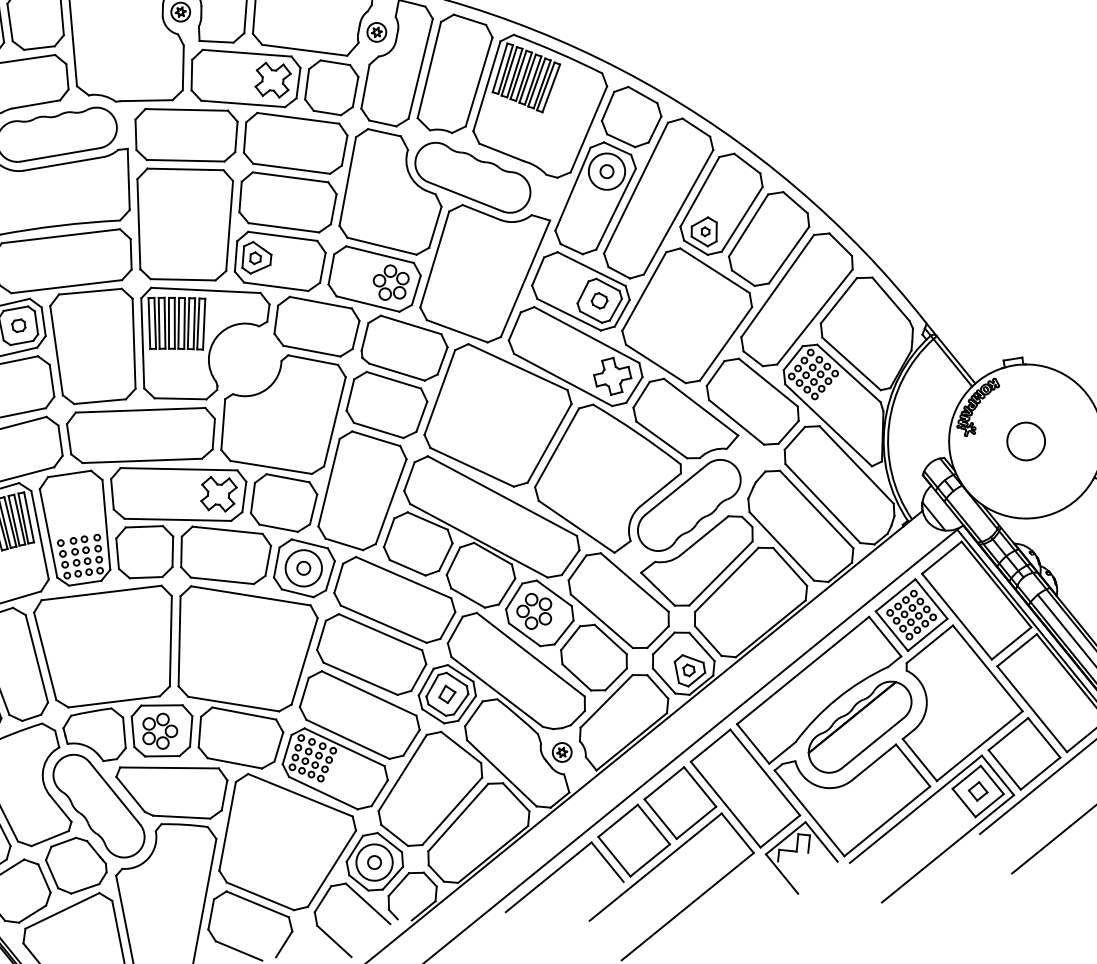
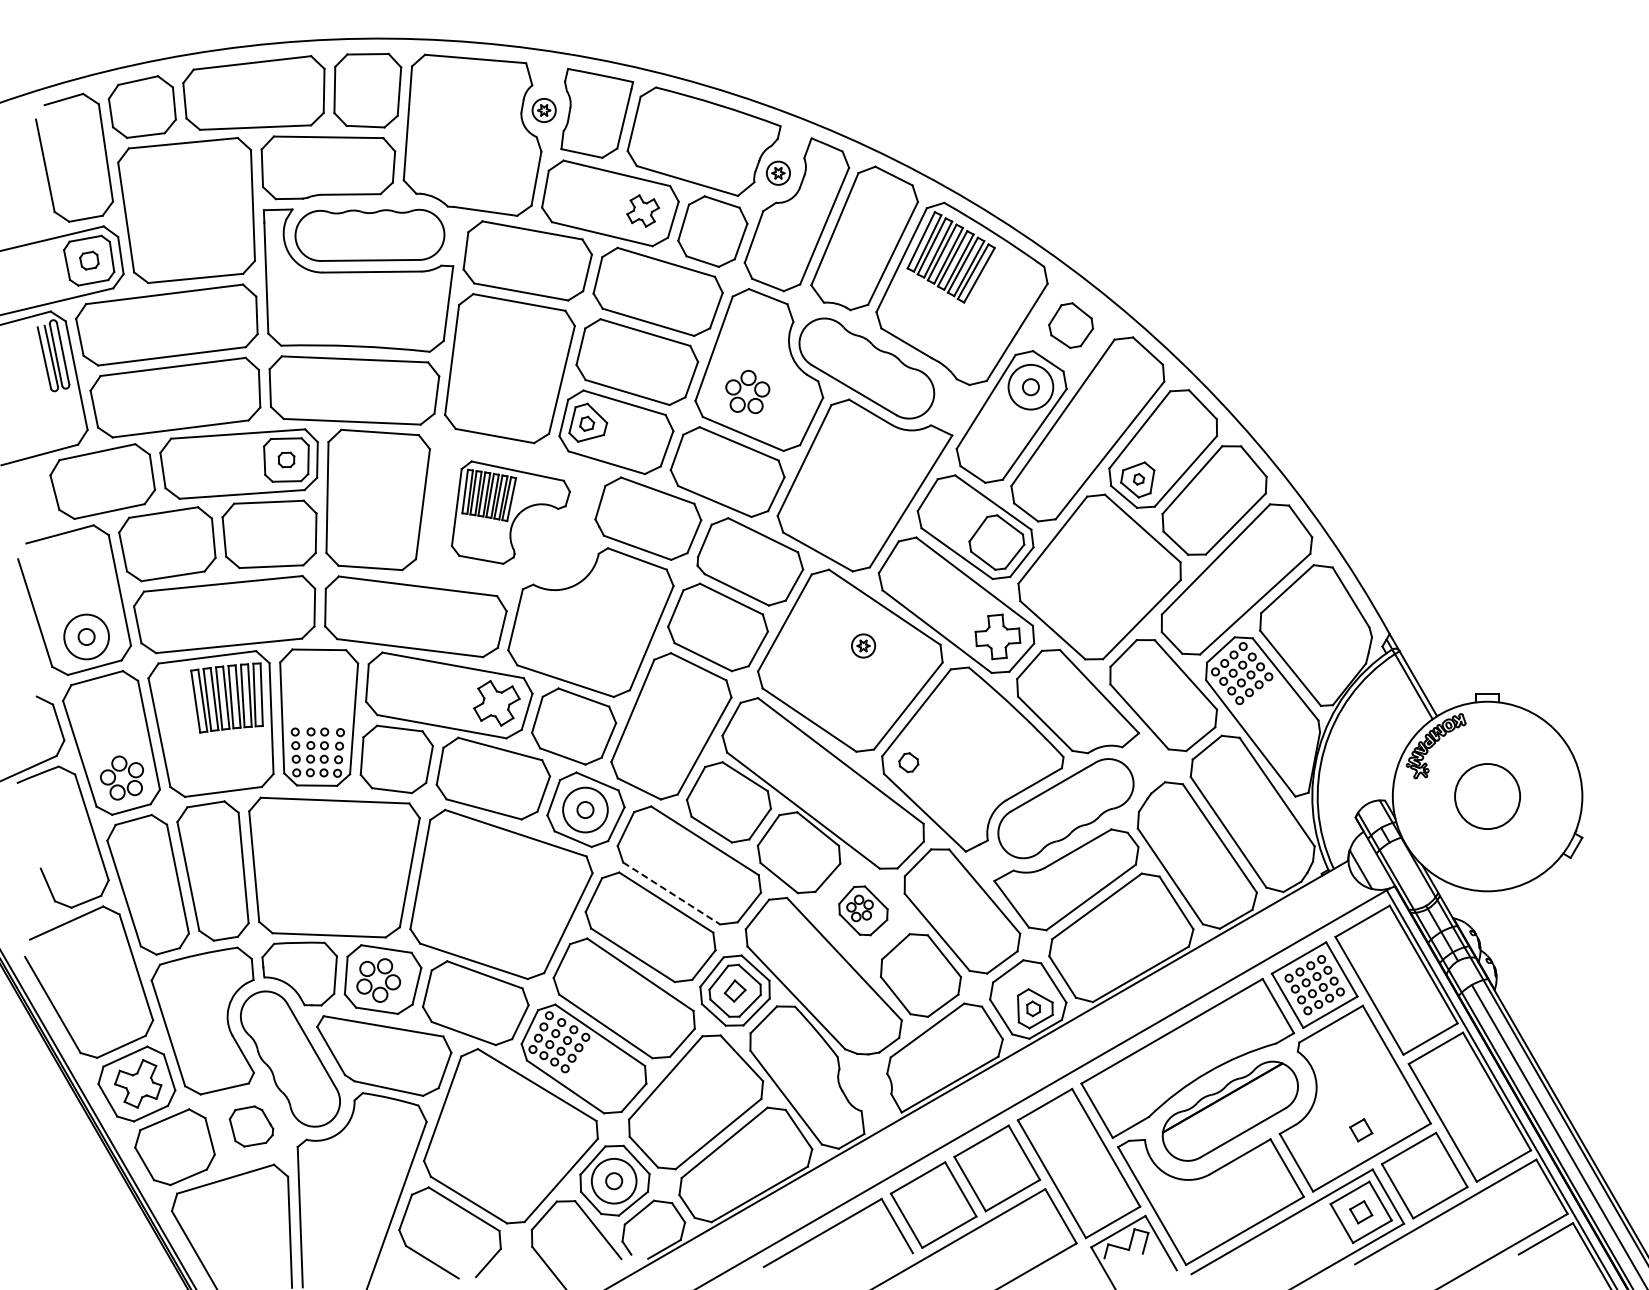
part: (272, 79) -> (642, 210), size x0.7
part: (630, 117) -> (1070, 325), size x0.6
part: (386, 281) -> (741, 389), moved
part: (599, 300) -> (908, 762), moved
part: (205, 339) -> (510, 512), size x0.7
circle: (1026, 441) -> (1487, 796), size x1.4
part: (539, 613) -> (863, 910), size x0.6
line: (383, 624) -> (671, 893), solid -> dashed
part: (967, 725) -> (1361, 1130), added
part: (562, 752) -> (863, 645), moved
part: (76, 865) -> (251, 1126), size x0.6

